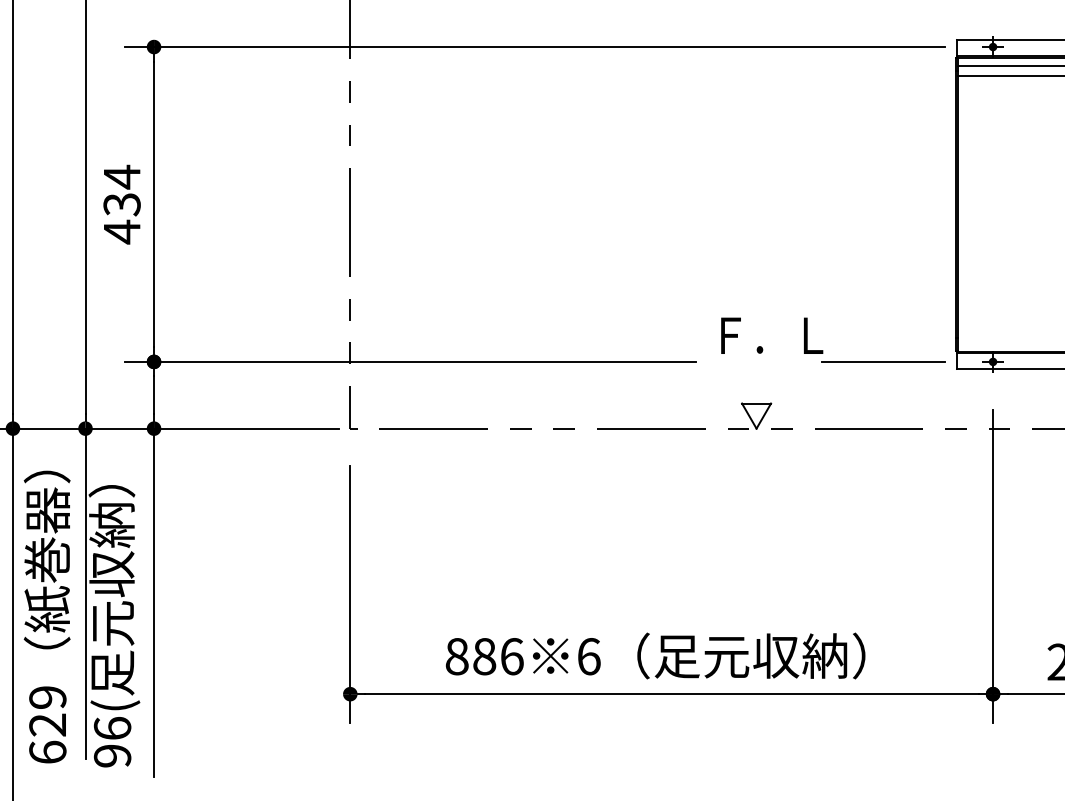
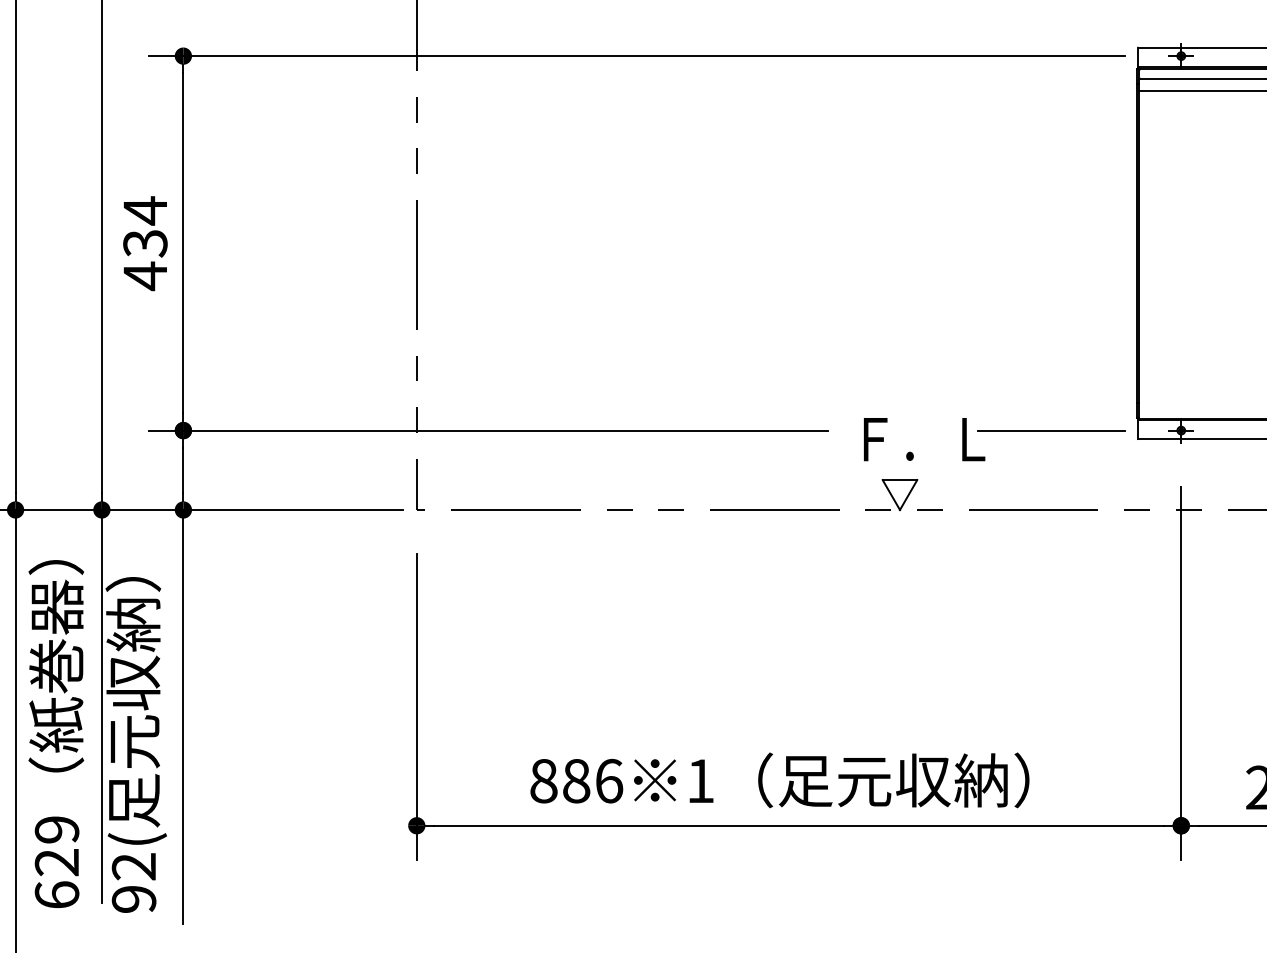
text: (772, 335) -> (924, 439), moved
text: (589, 656) -> (701, 780), 6 -> 1
text: (112, 728) -> (133, 866), 96( -> 92(

